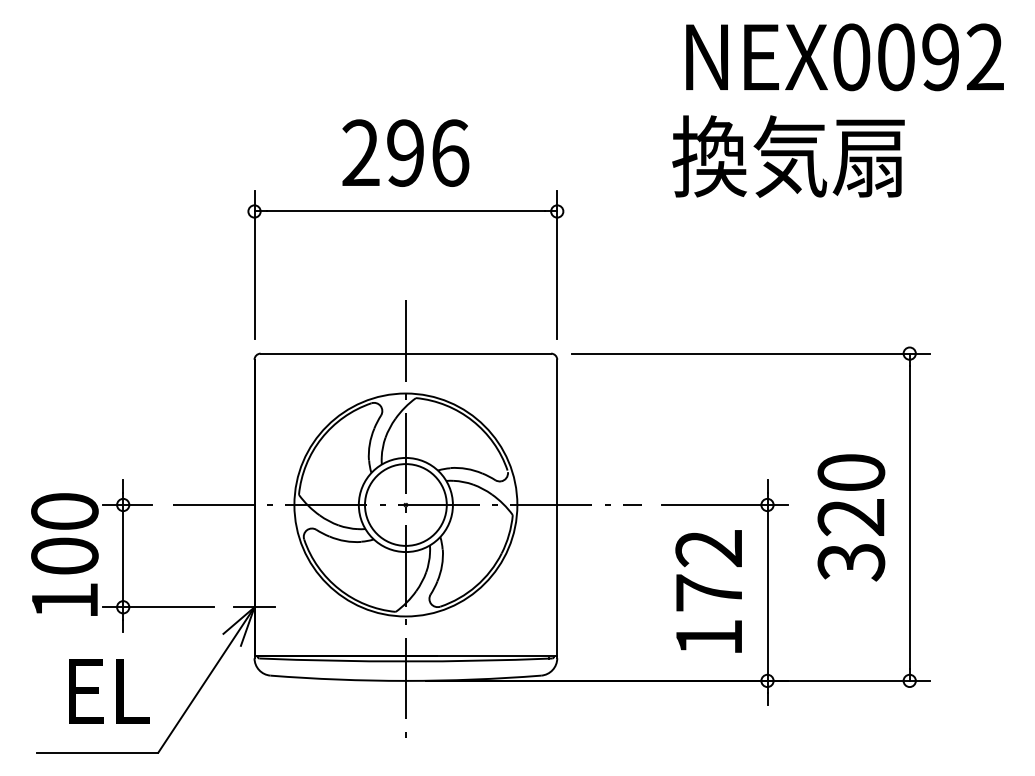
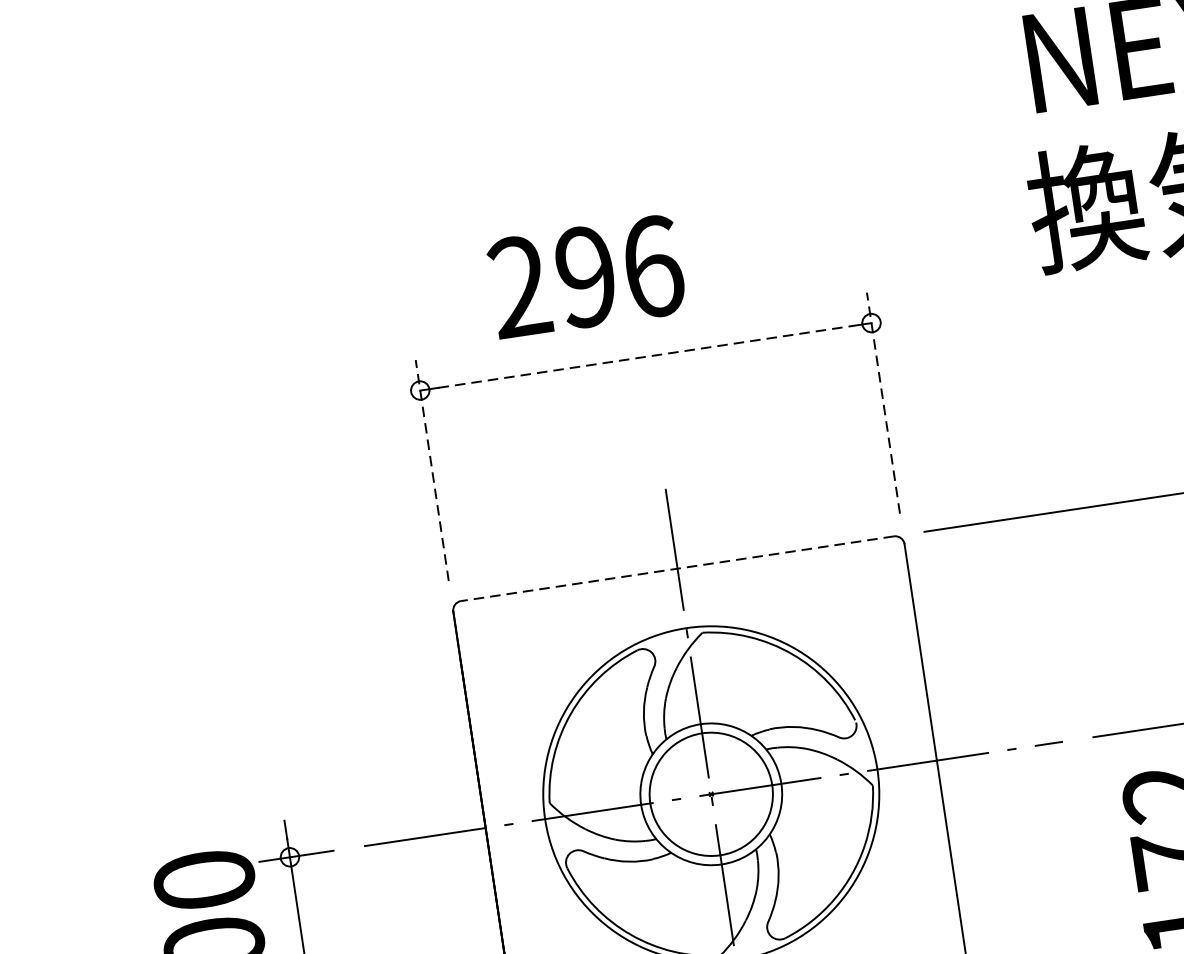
text: (405, 152) -> (585, 275), moved
line: (406, 211) -> (646, 356), solid -> dashed
line: (254, 264) -> (432, 469), solid -> dashed
line: (557, 264) -> (883, 402), solid -> dashed
line: (405, 353) -> (676, 568), solid -> dashed

